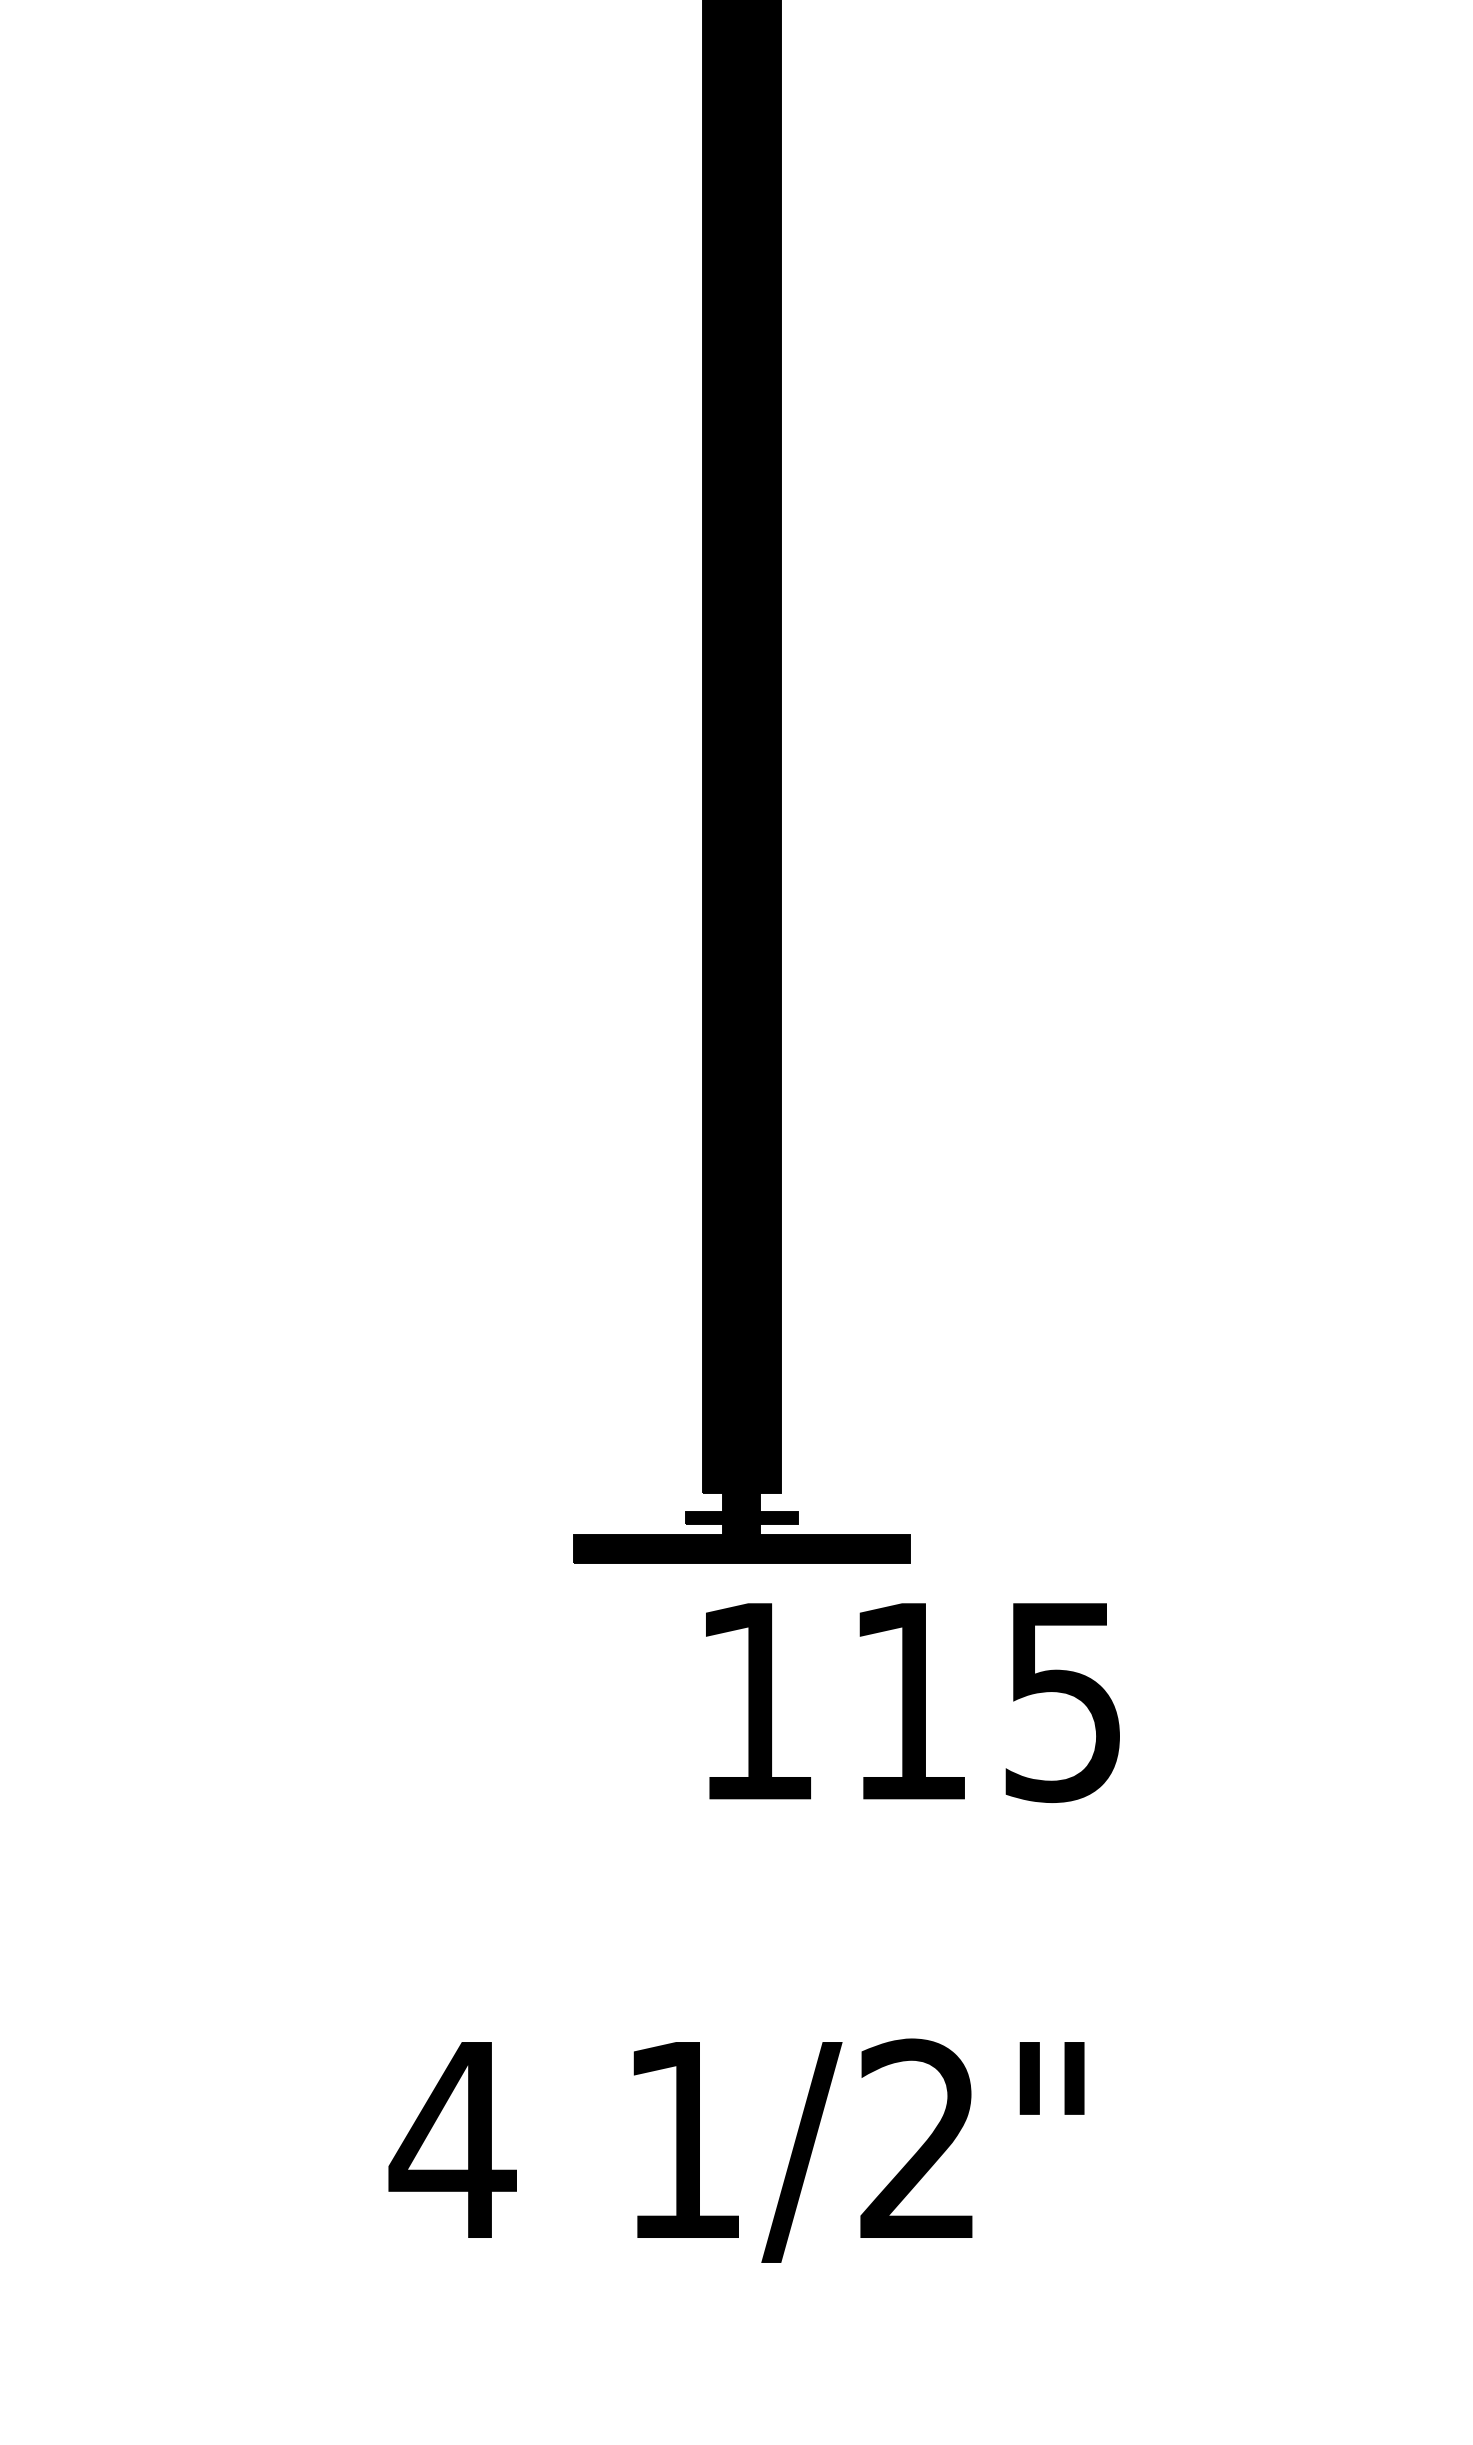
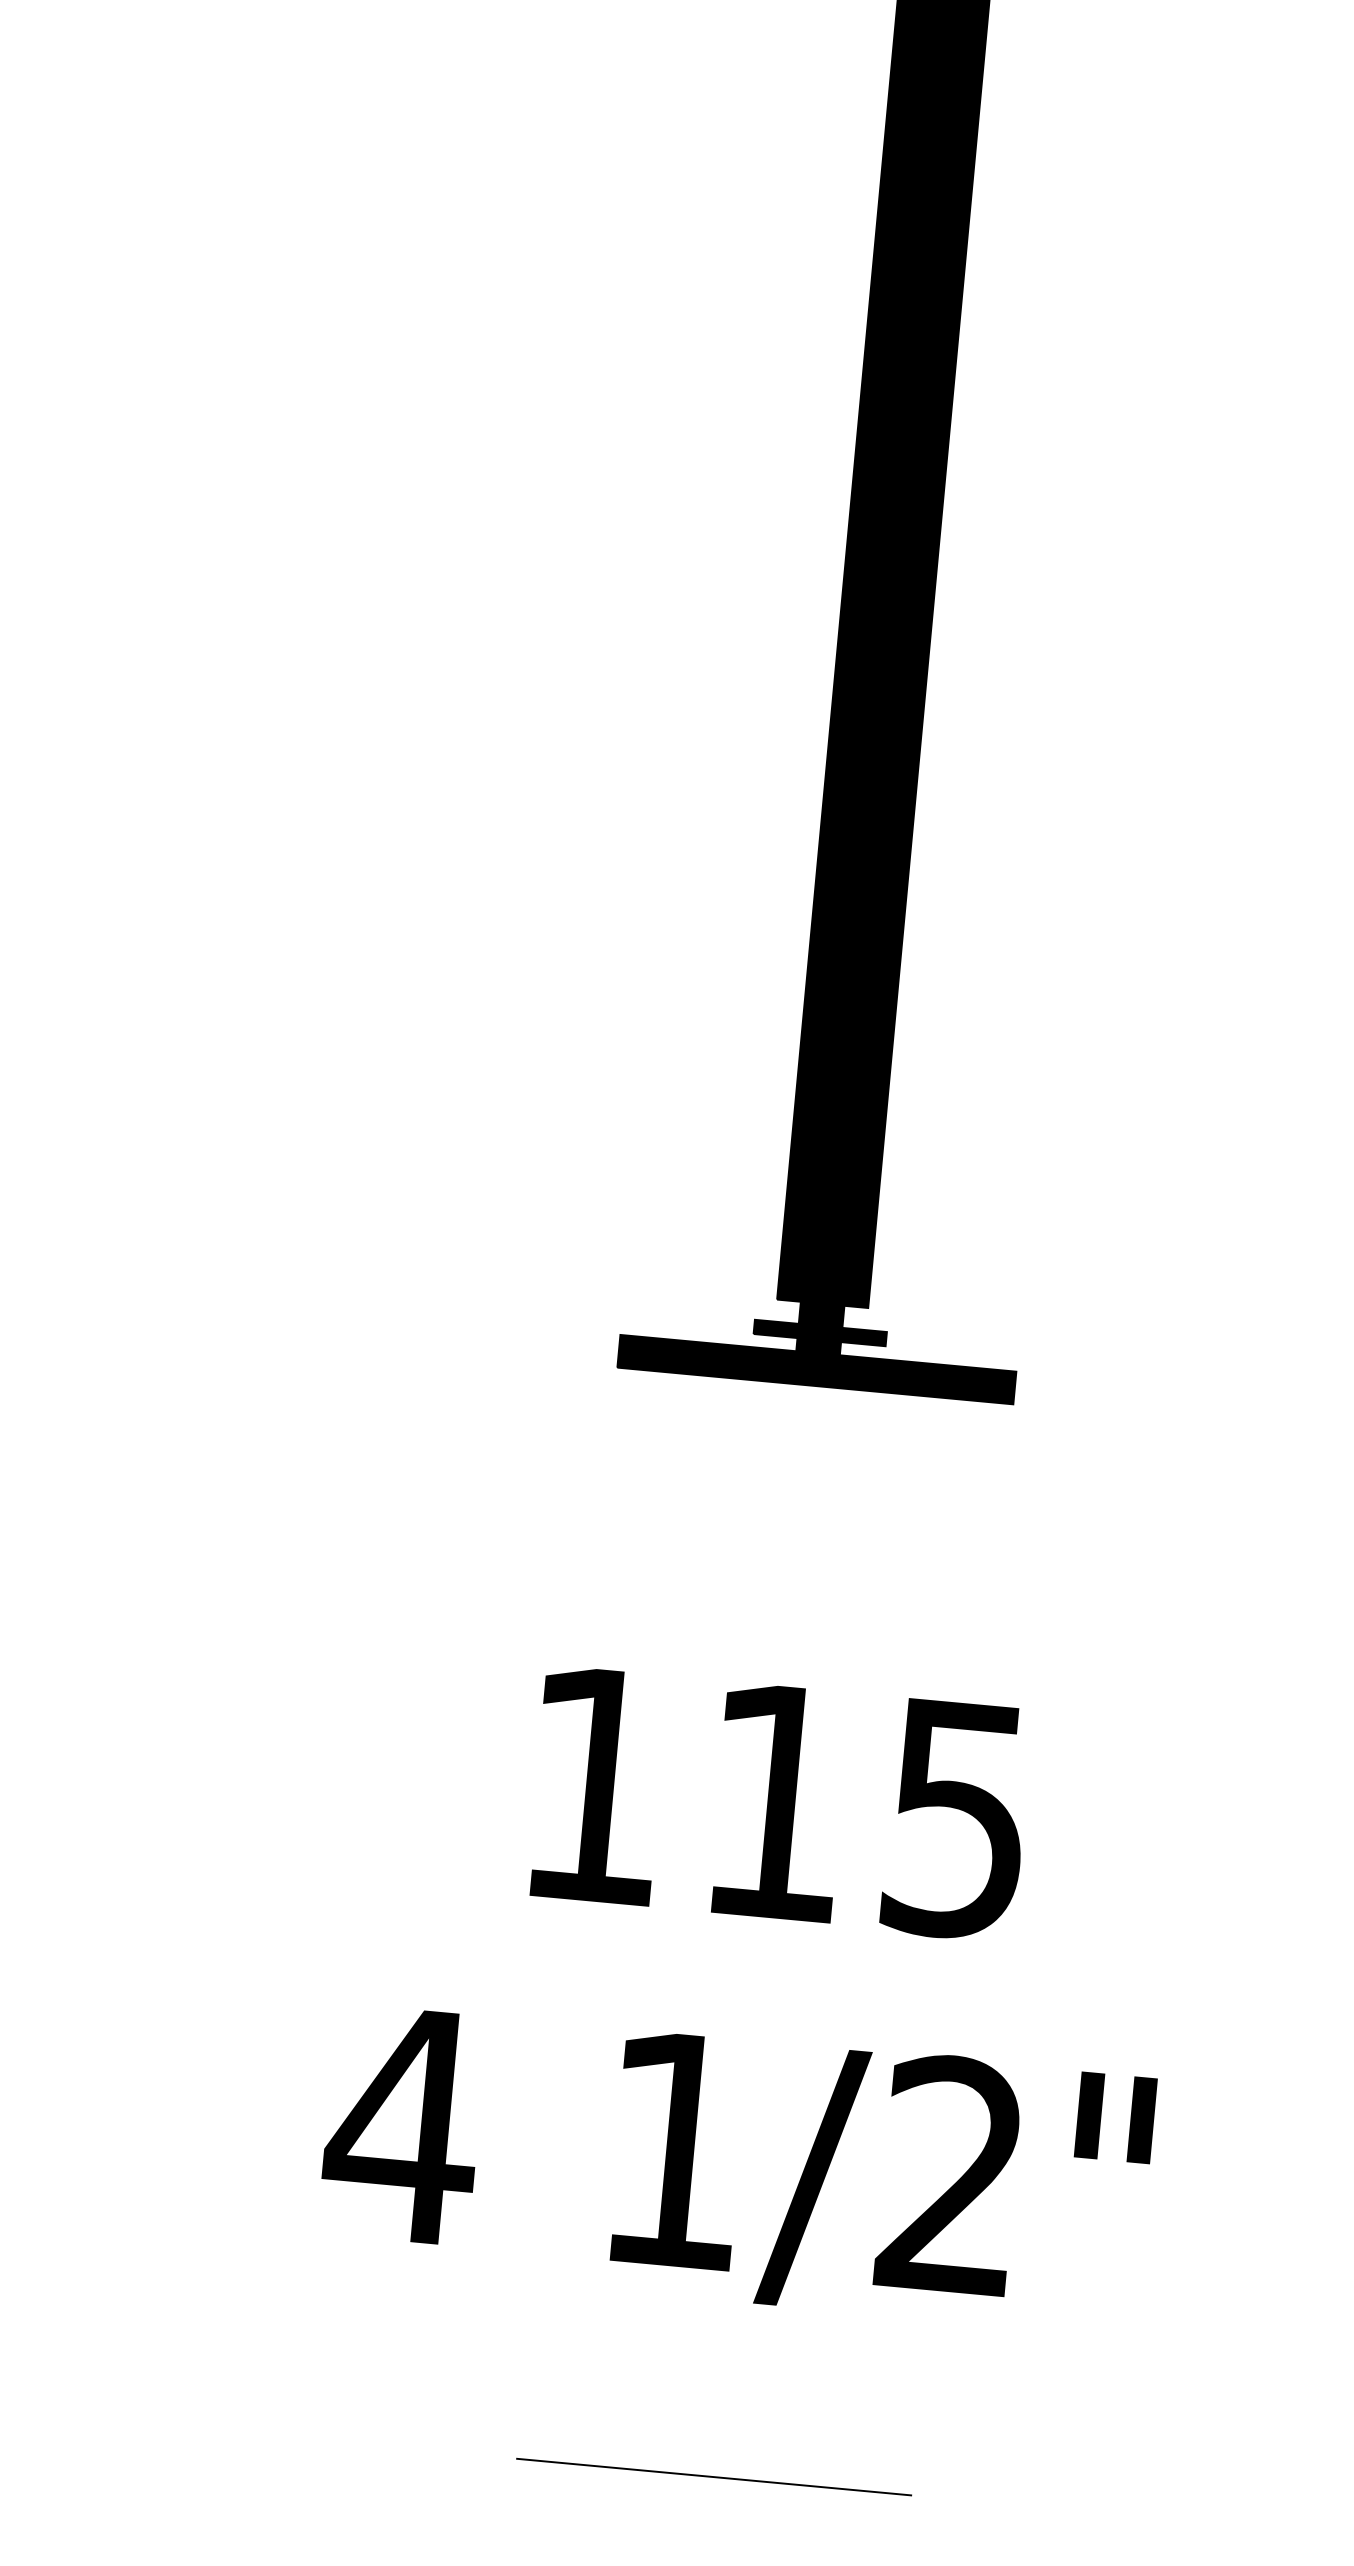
text: (912, 1702) -> (779, 1803), moved
text: (736, 2150) -> (736, 2168), moved

